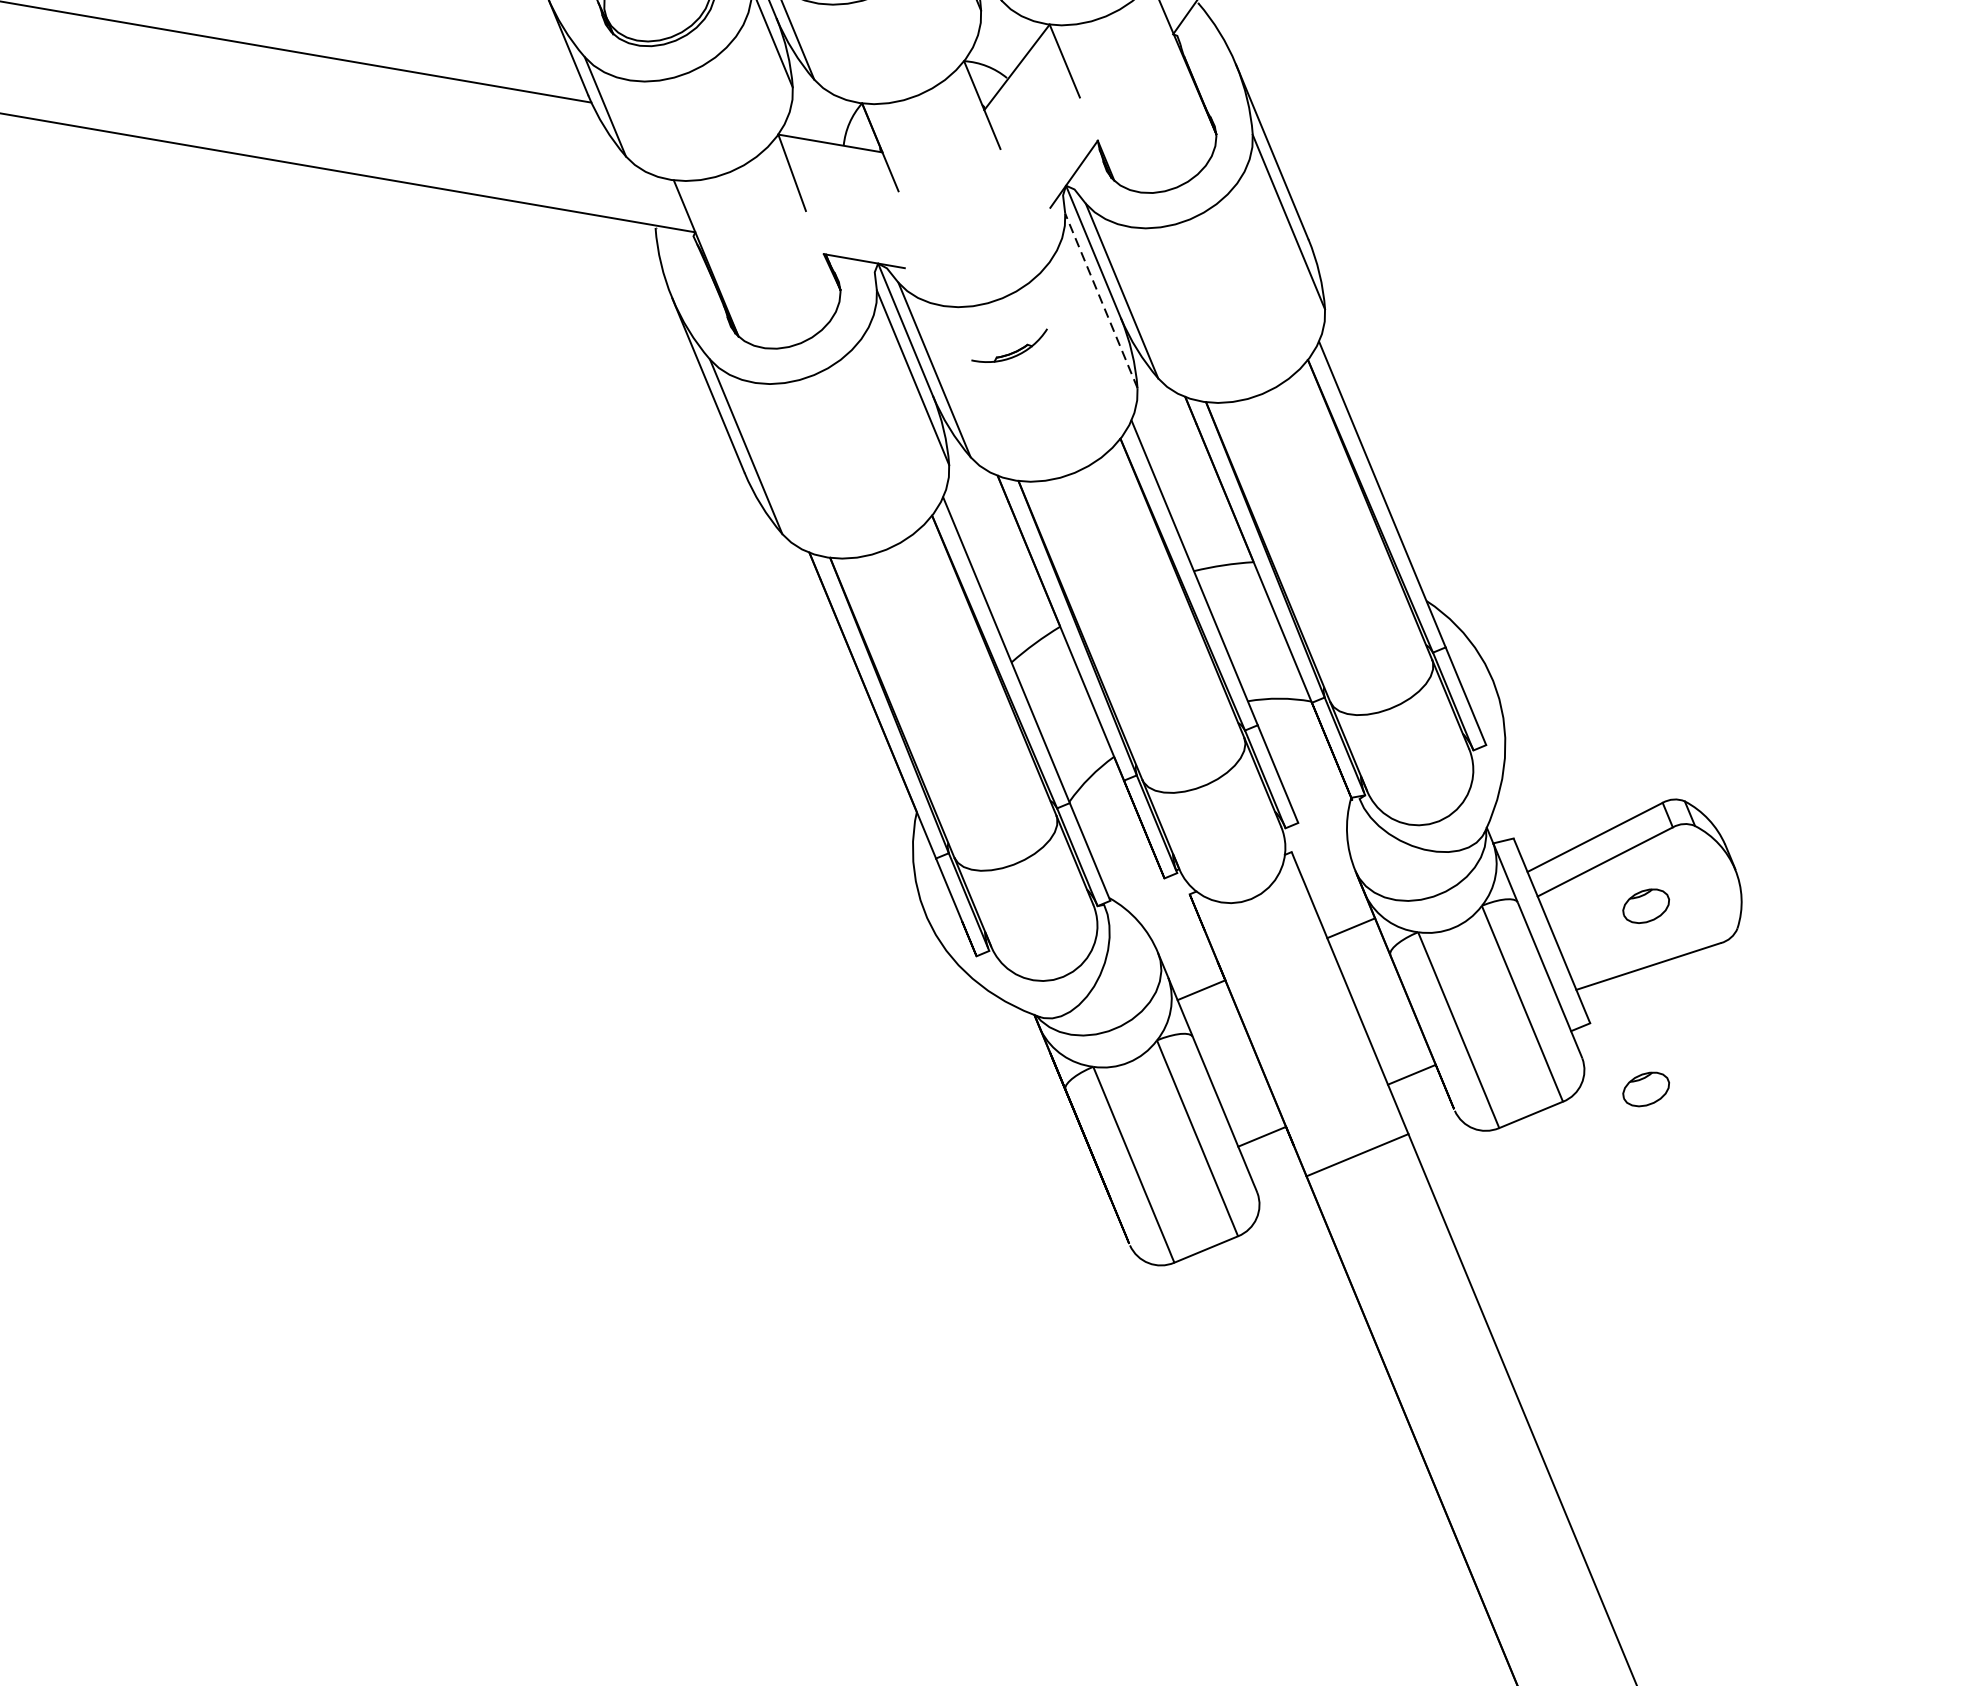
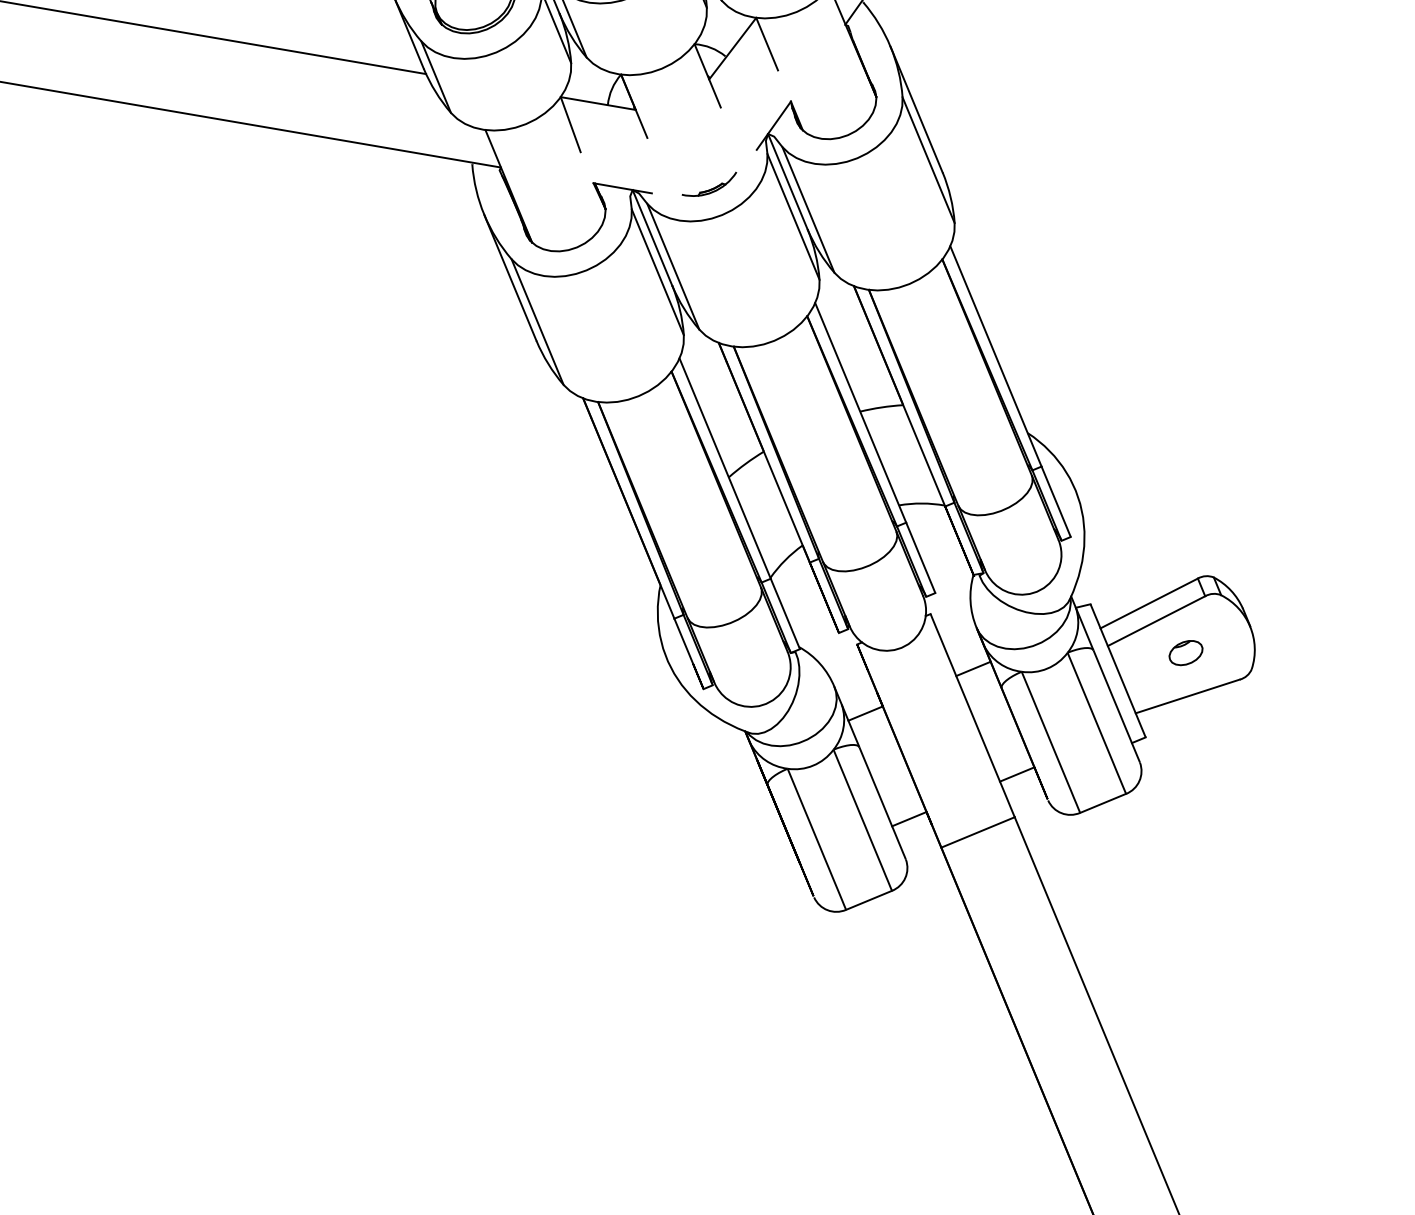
line: (1101, 300) -> (793, 216), dashed -> solid
part: (1009, 344) -> (709, 183), moved
part: (1645, 1090) -> (1185, 785), removed

